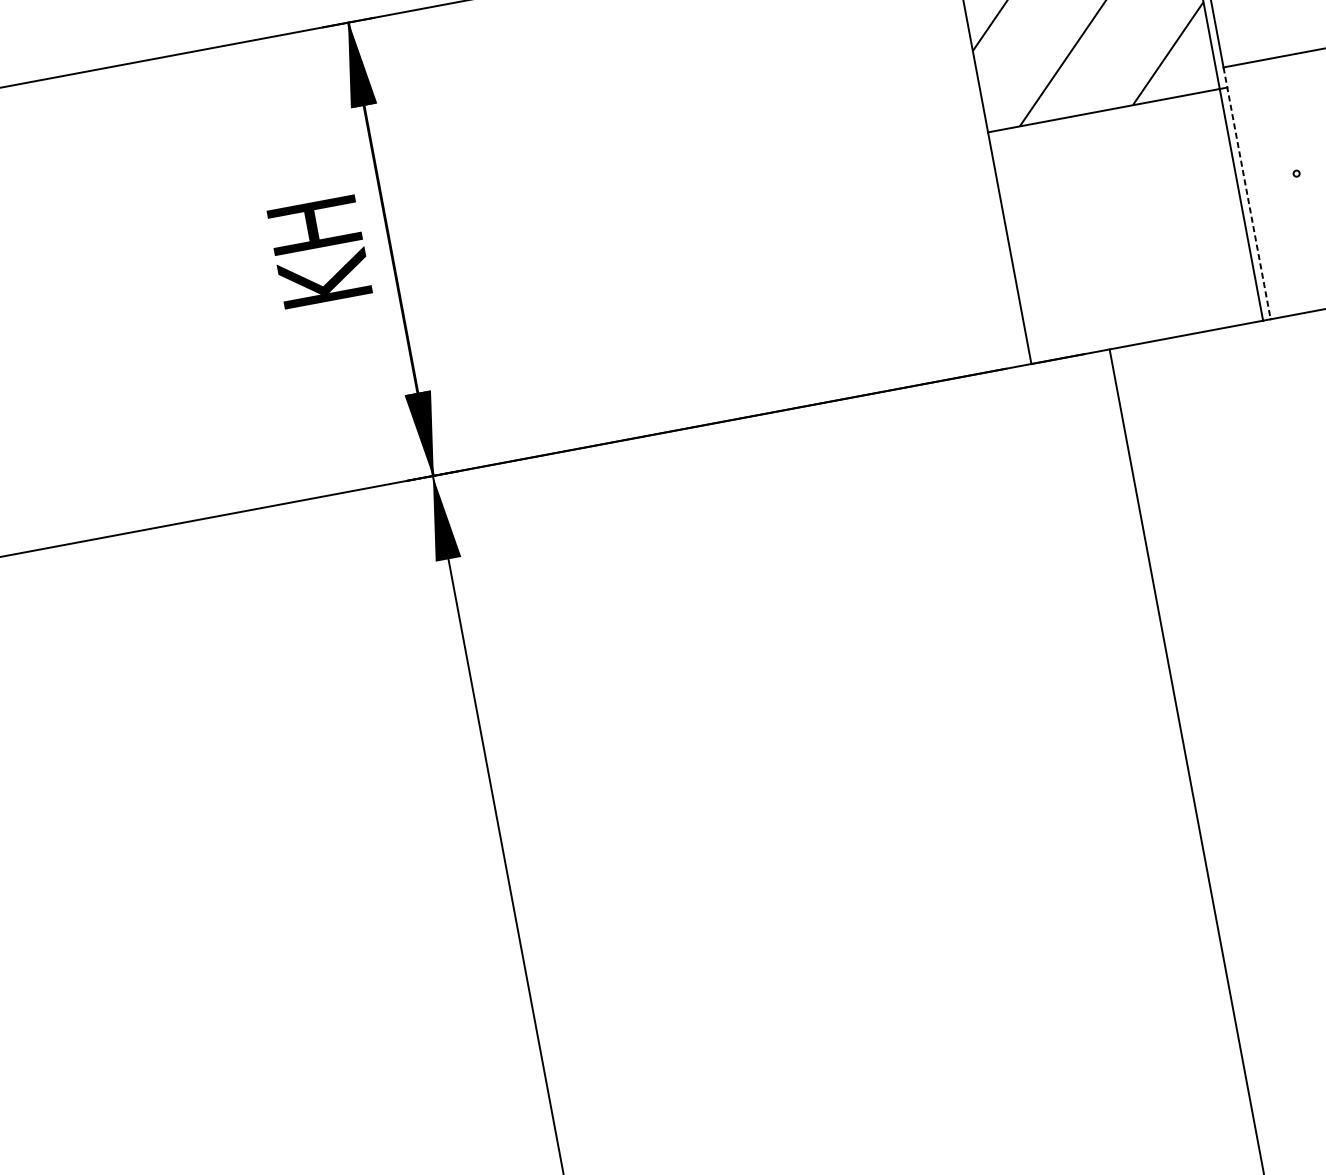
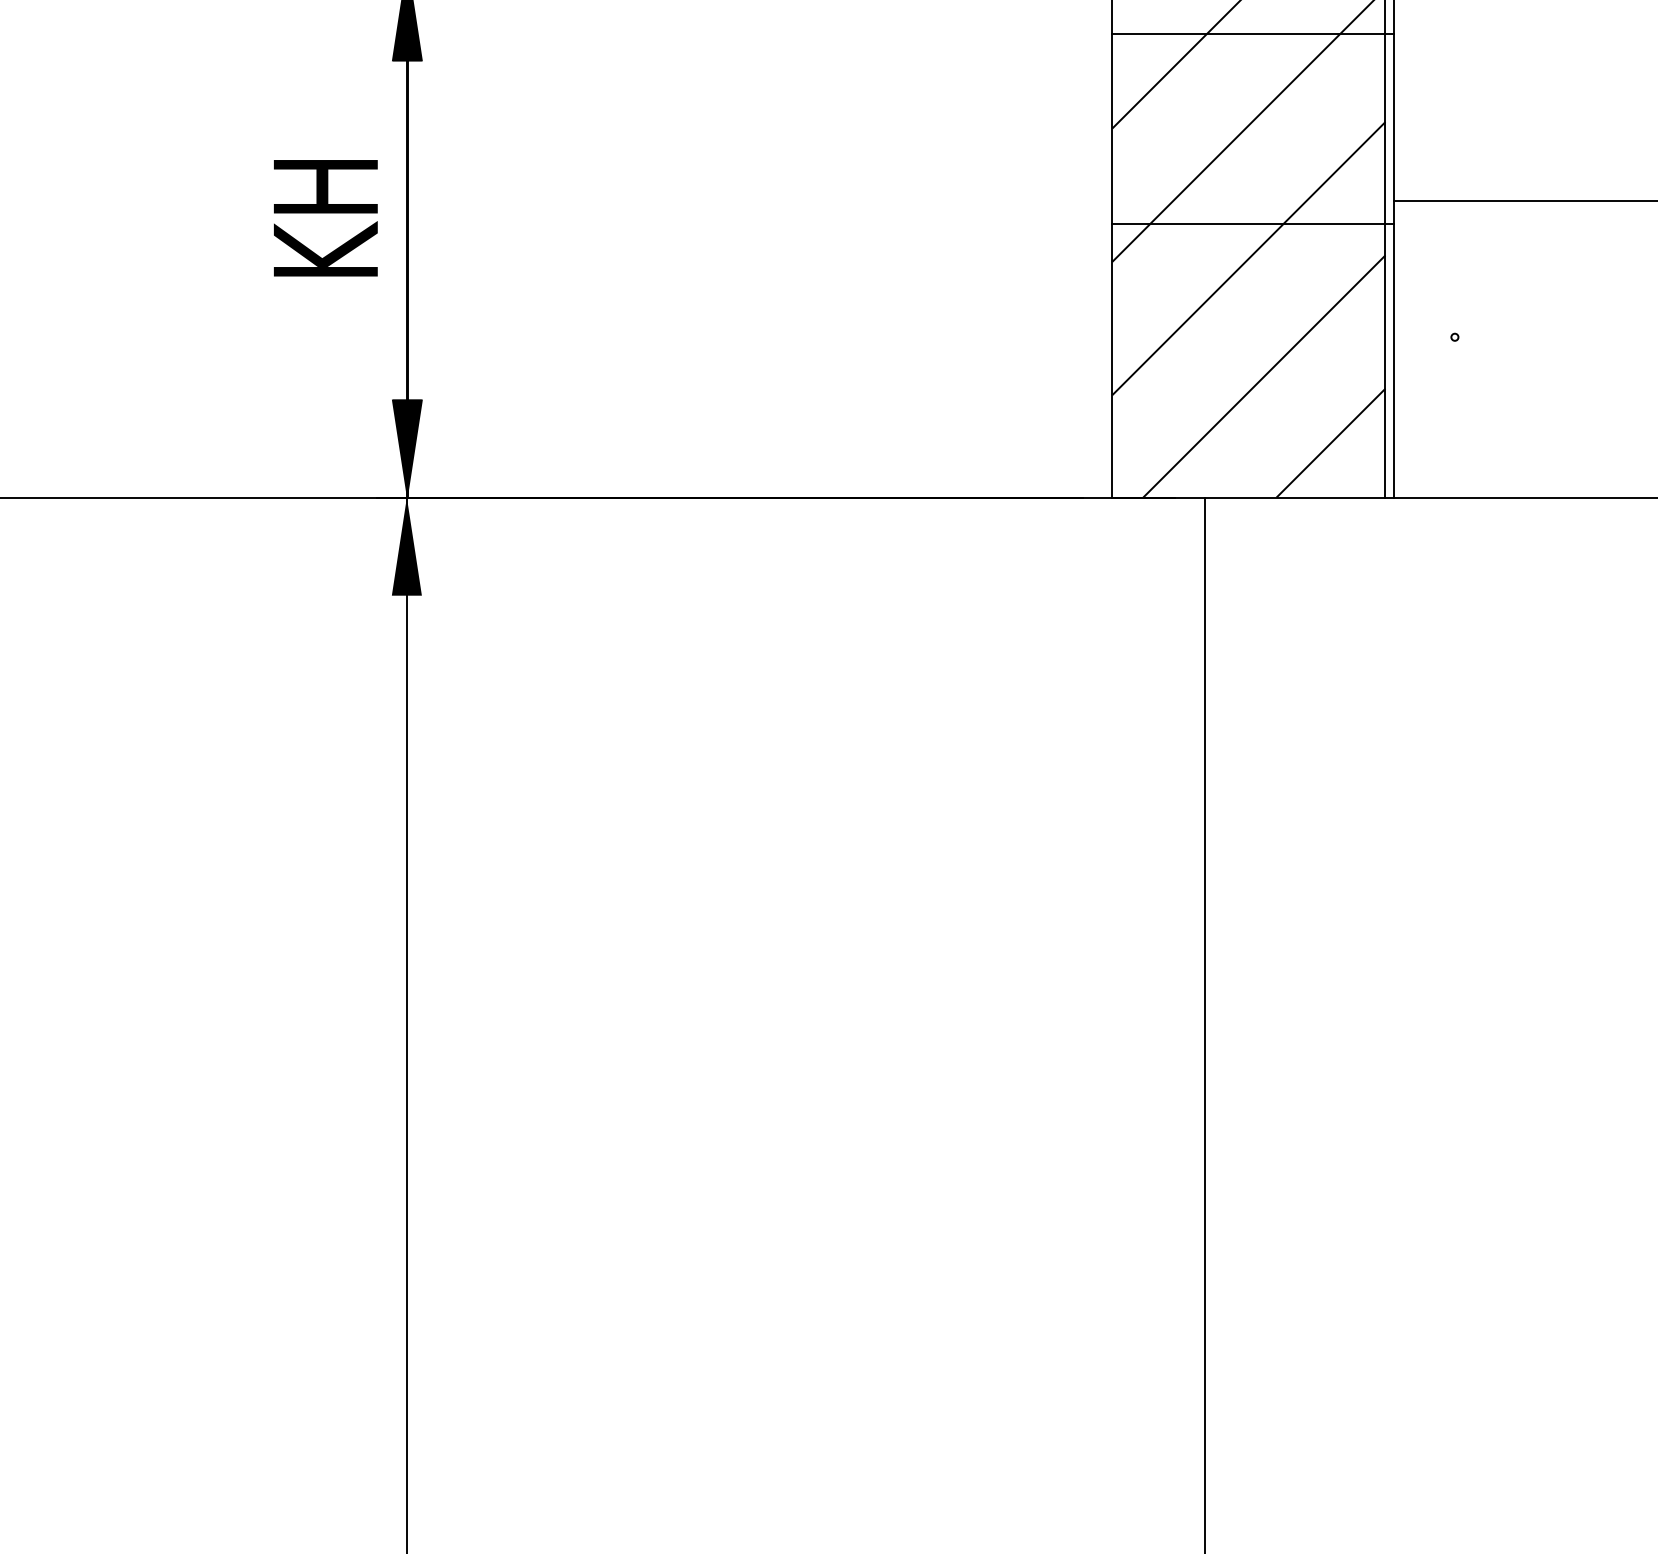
line: (1247, 193) -> (1394, 349), dashed -> solid
hatch: (1125, 226) -> (1248, 360), added

